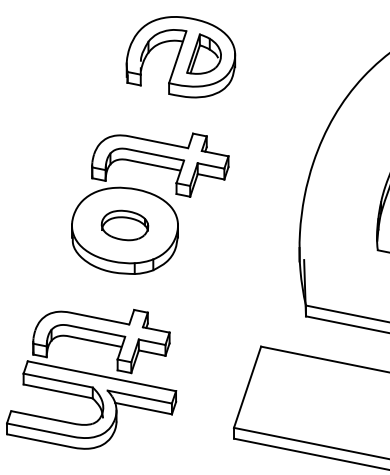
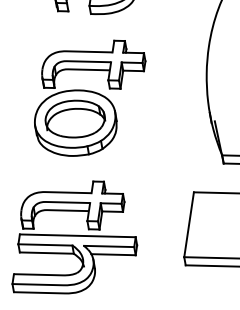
part: (124, 225) -> (74, 119), size x1.67

